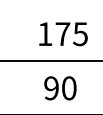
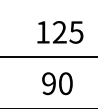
text: (62, 34) -> (59, 32), 175 -> 125

